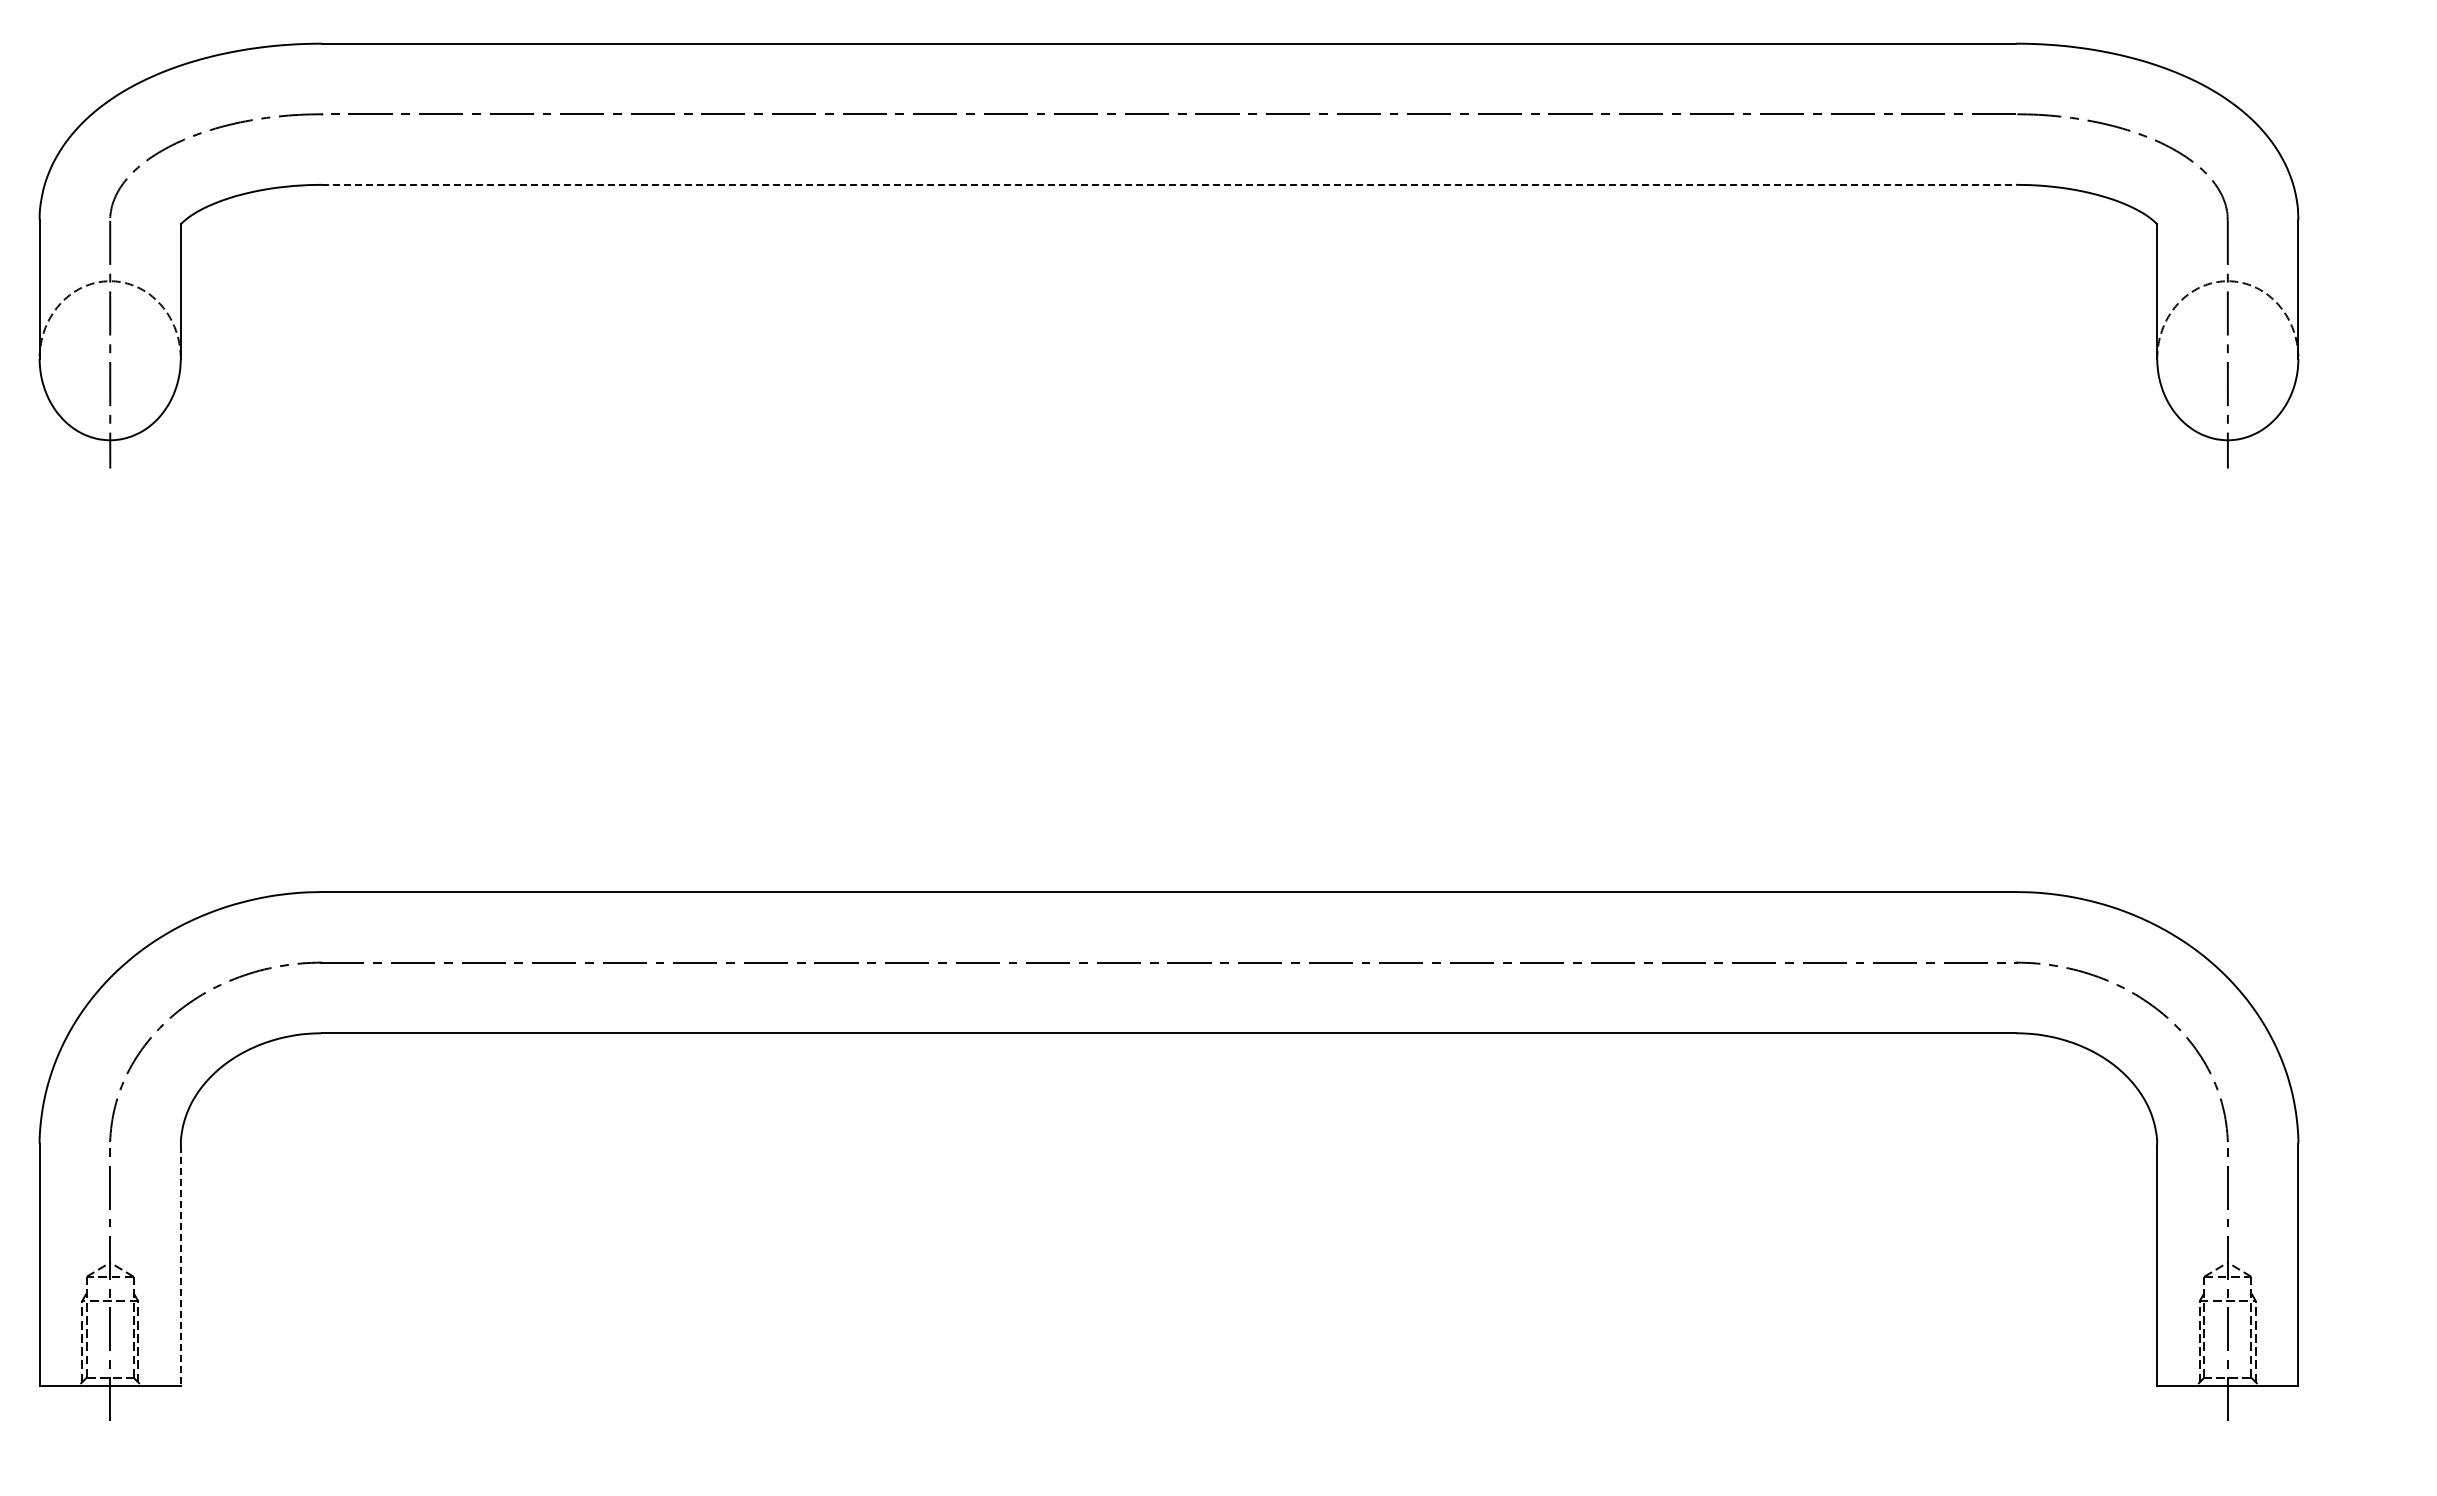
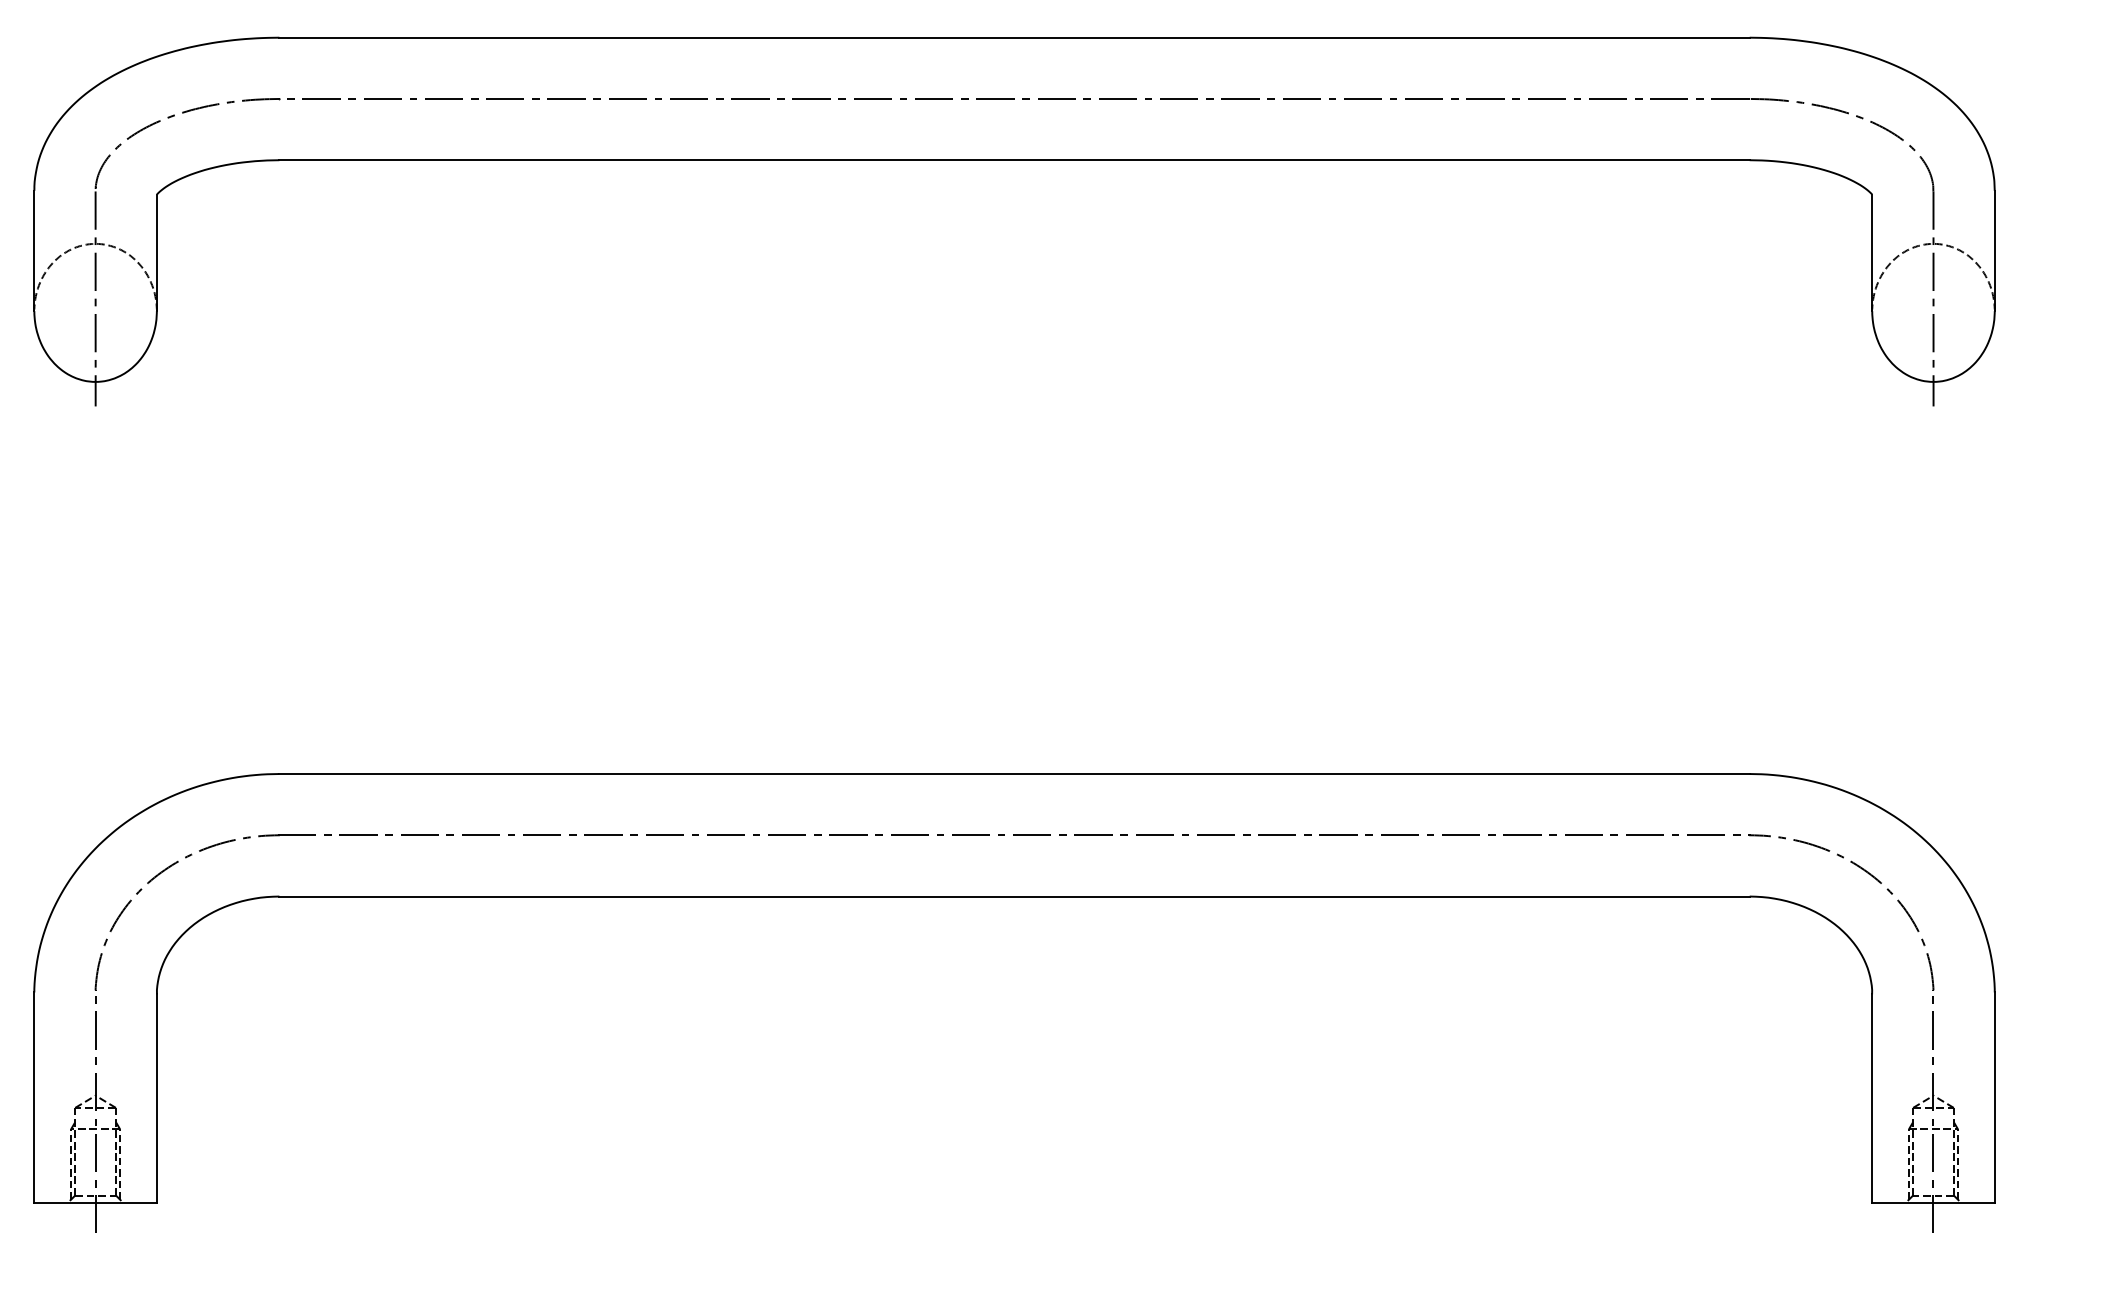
line: (1169, 184) -> (1014, 159), dashed -> solid
line: (180, 1266) -> (156, 1099), dashed -> solid

